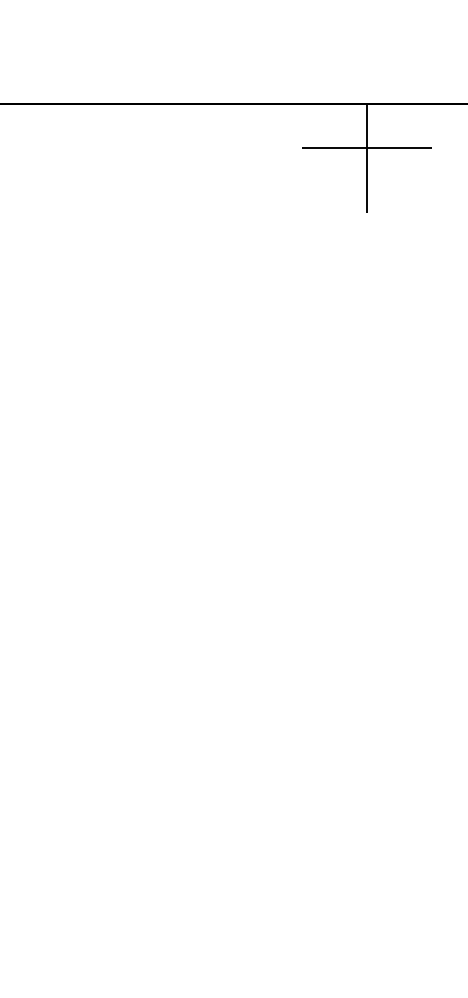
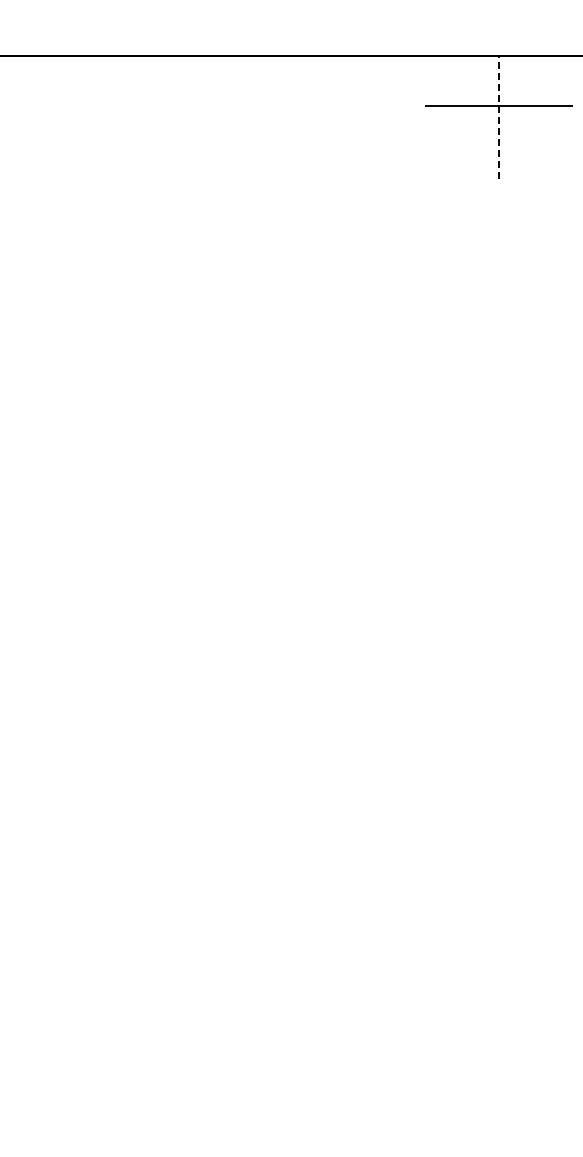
line: (367, 158) -> (499, 117), solid -> dashed

